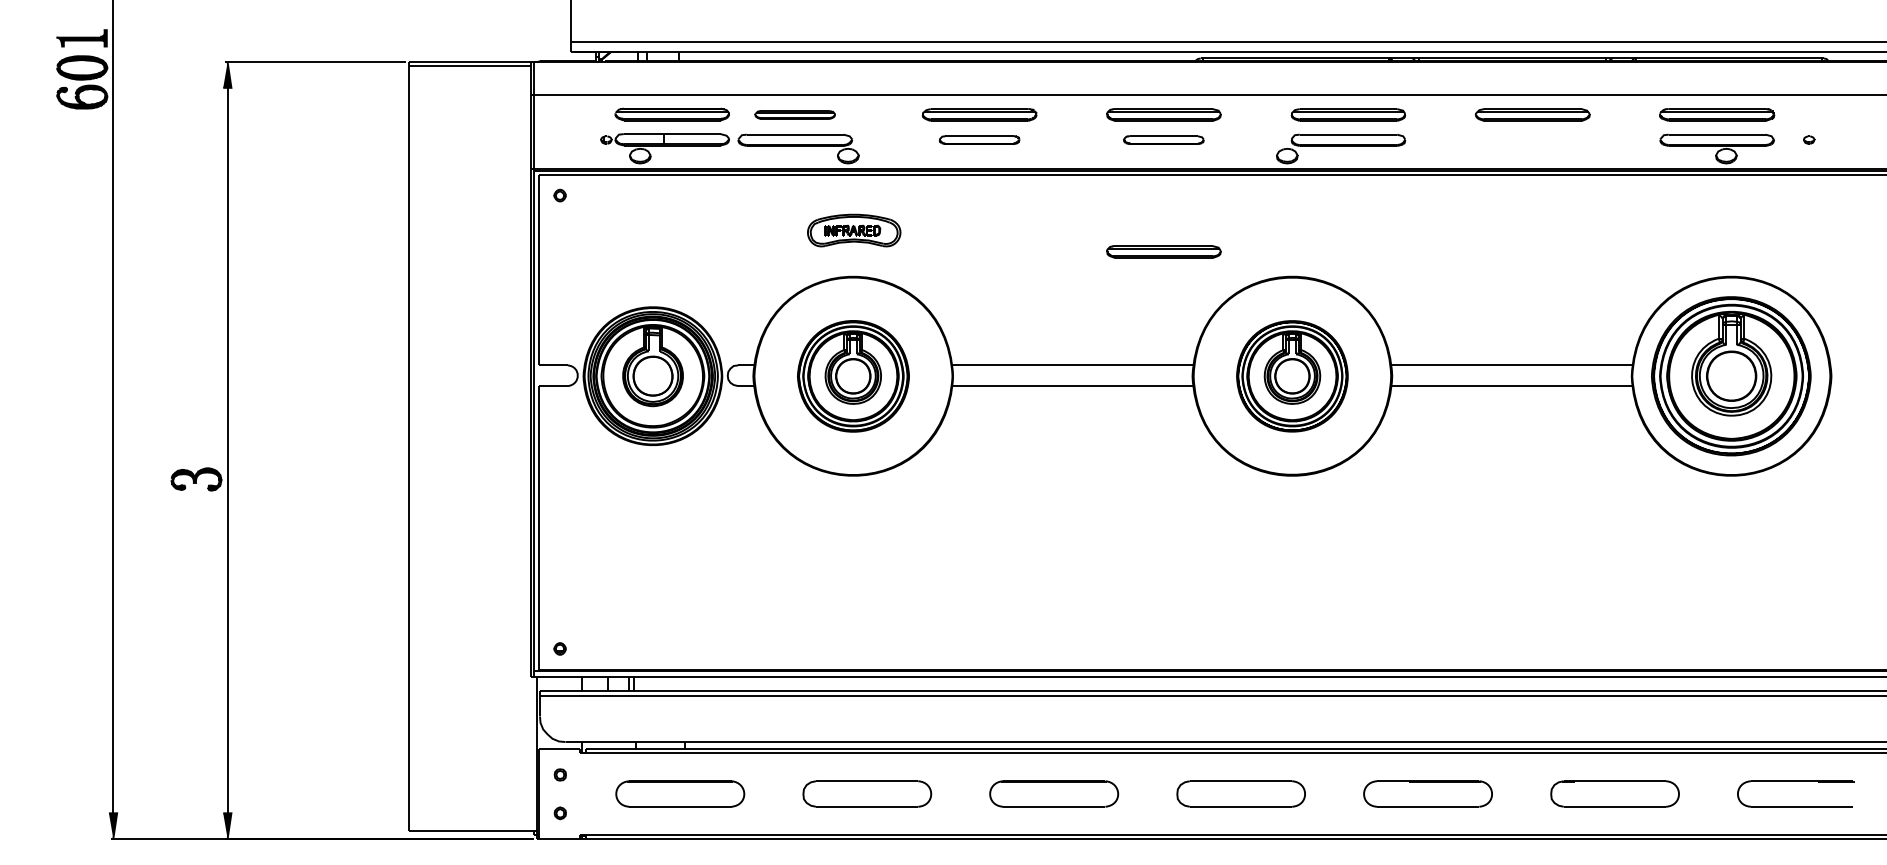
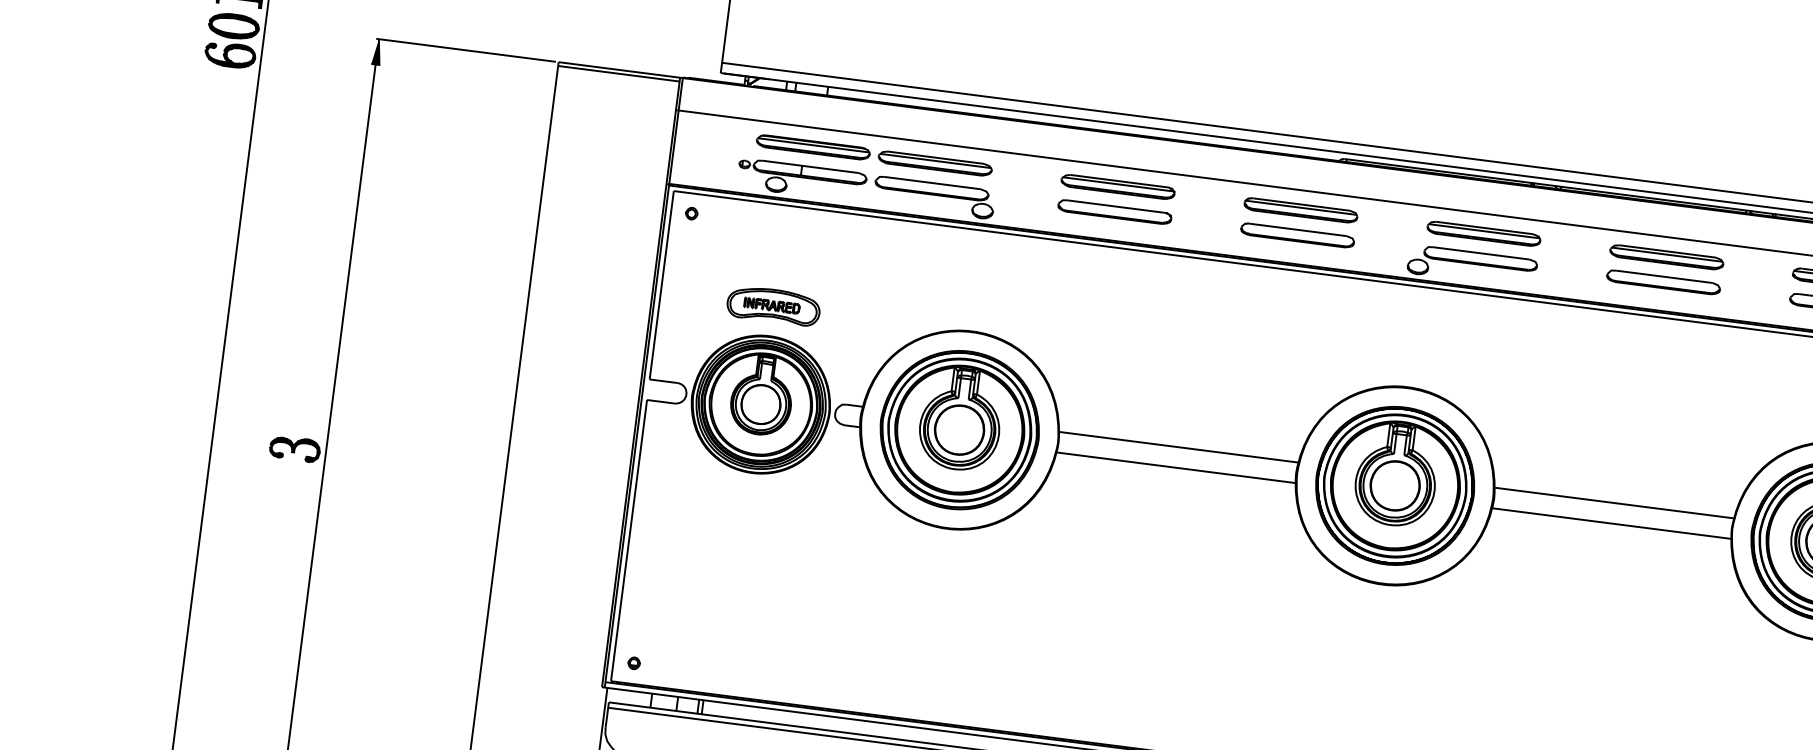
part: (794, 114) -> (934, 162), size x1.43
part: (979, 139) -> (1114, 211), size x1.43
part: (1163, 139) -> (1297, 234), size x1.43
part: (1532, 139) -> (1663, 281), added
part: (854, 230) -> (774, 305), moved
part: (1163, 251) -> (1283, 345), removed
part: (853, 376) -> (959, 430), size x1.43
part: (1292, 376) -> (1395, 486), size x1.43

